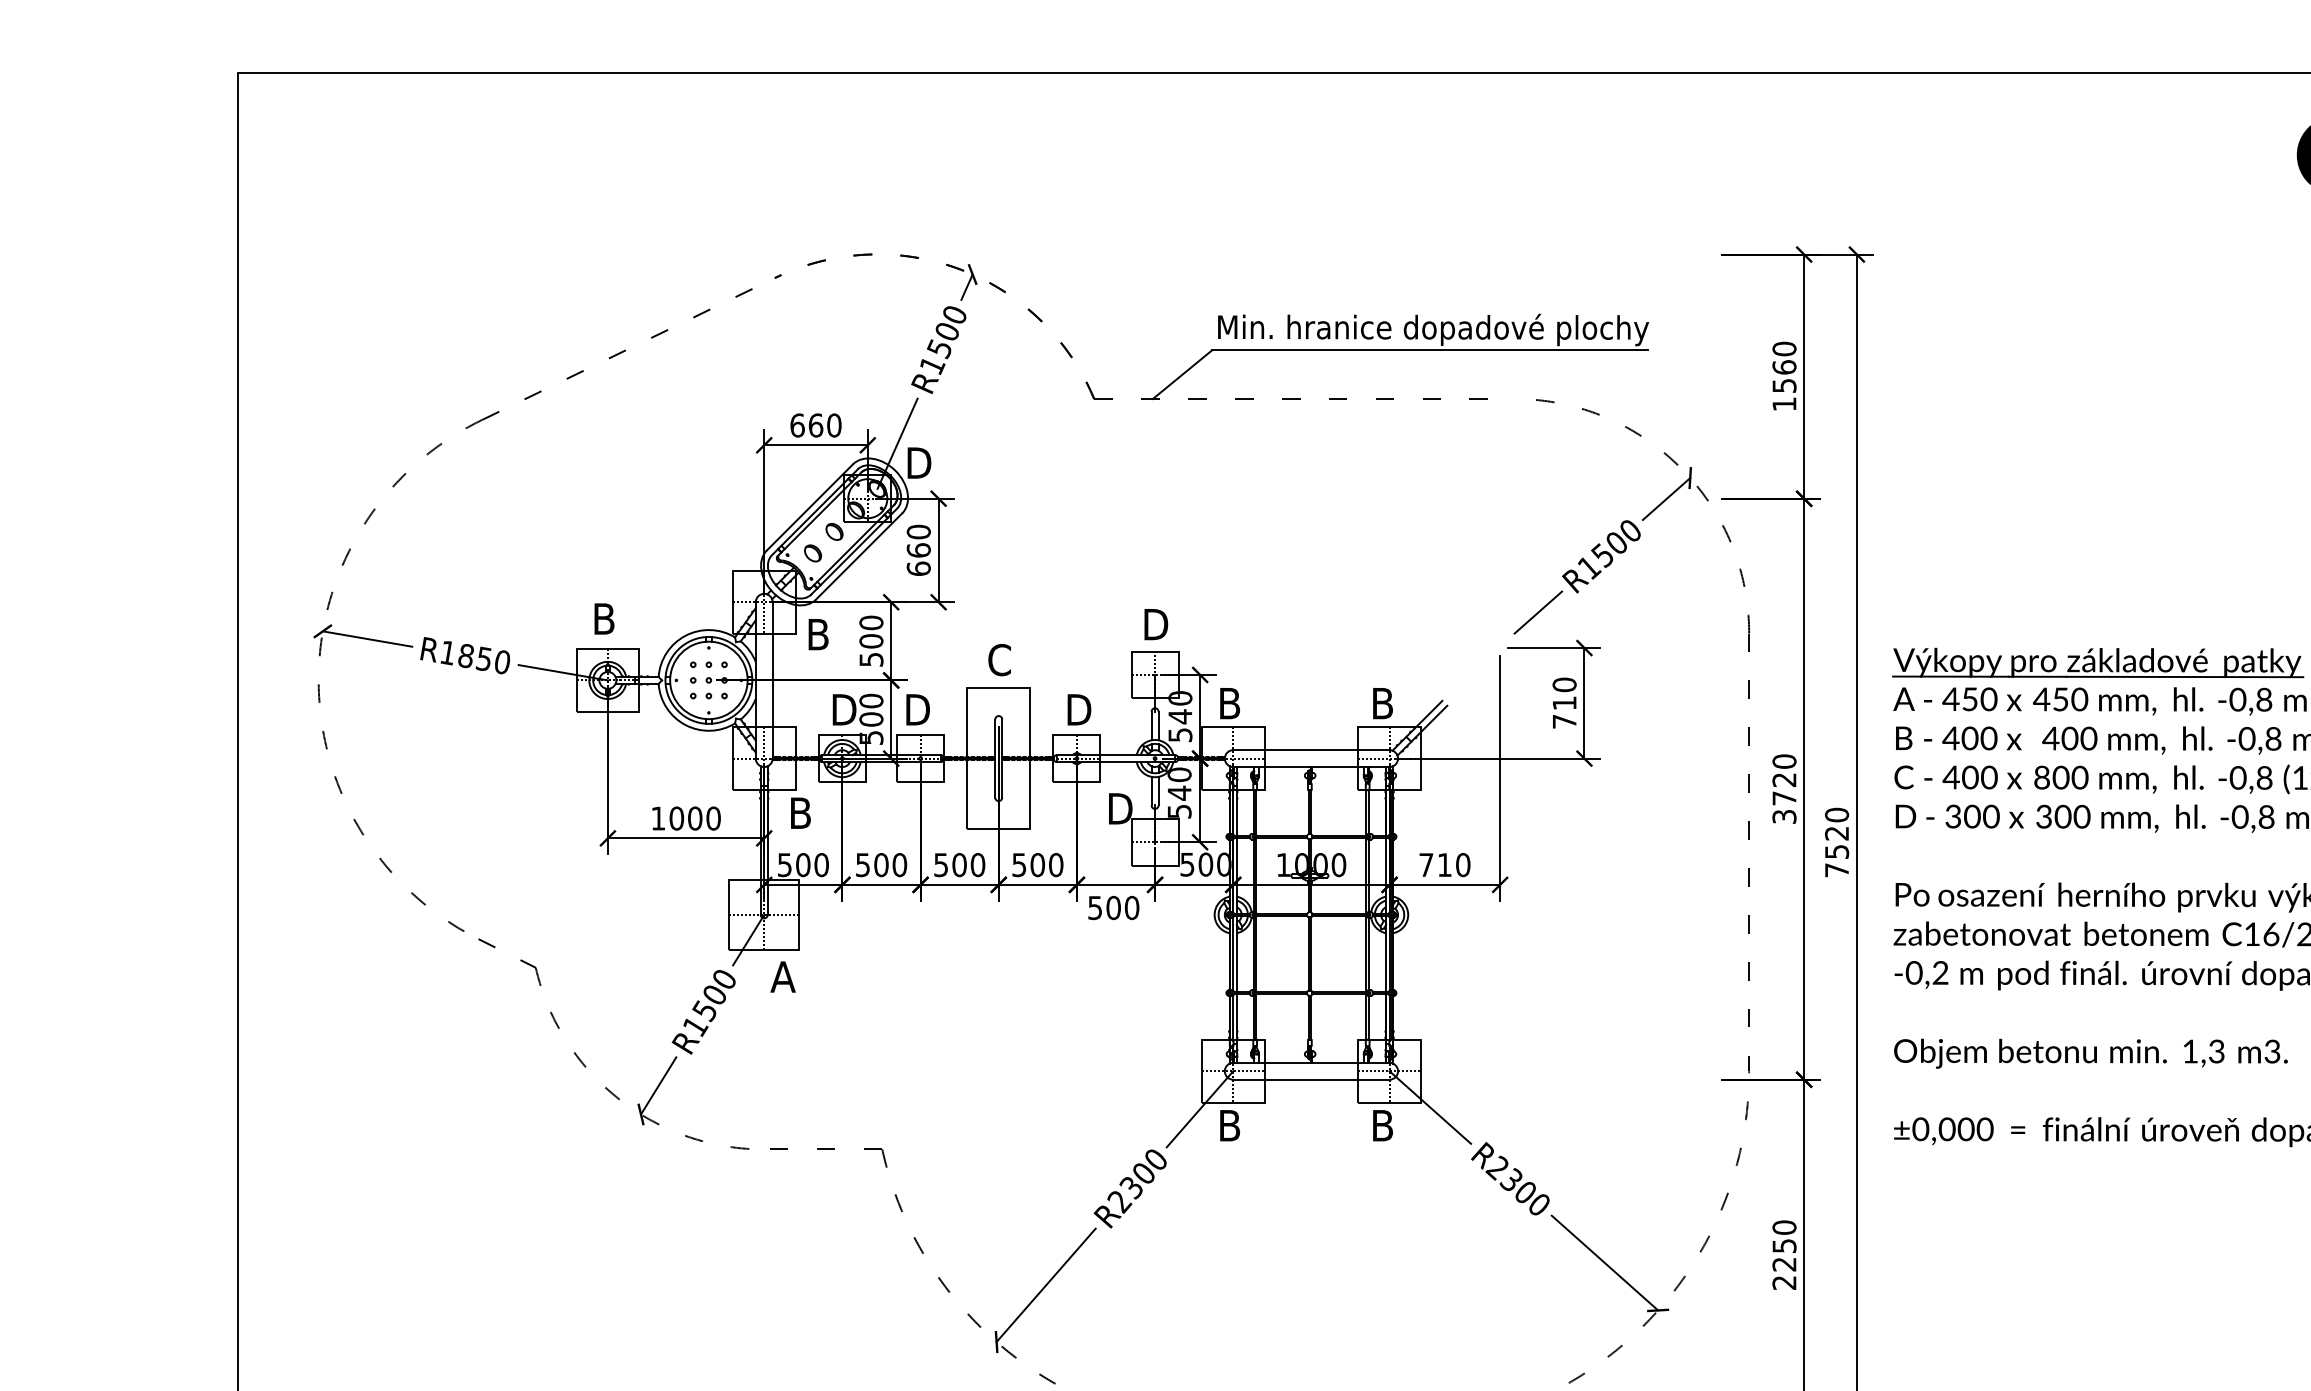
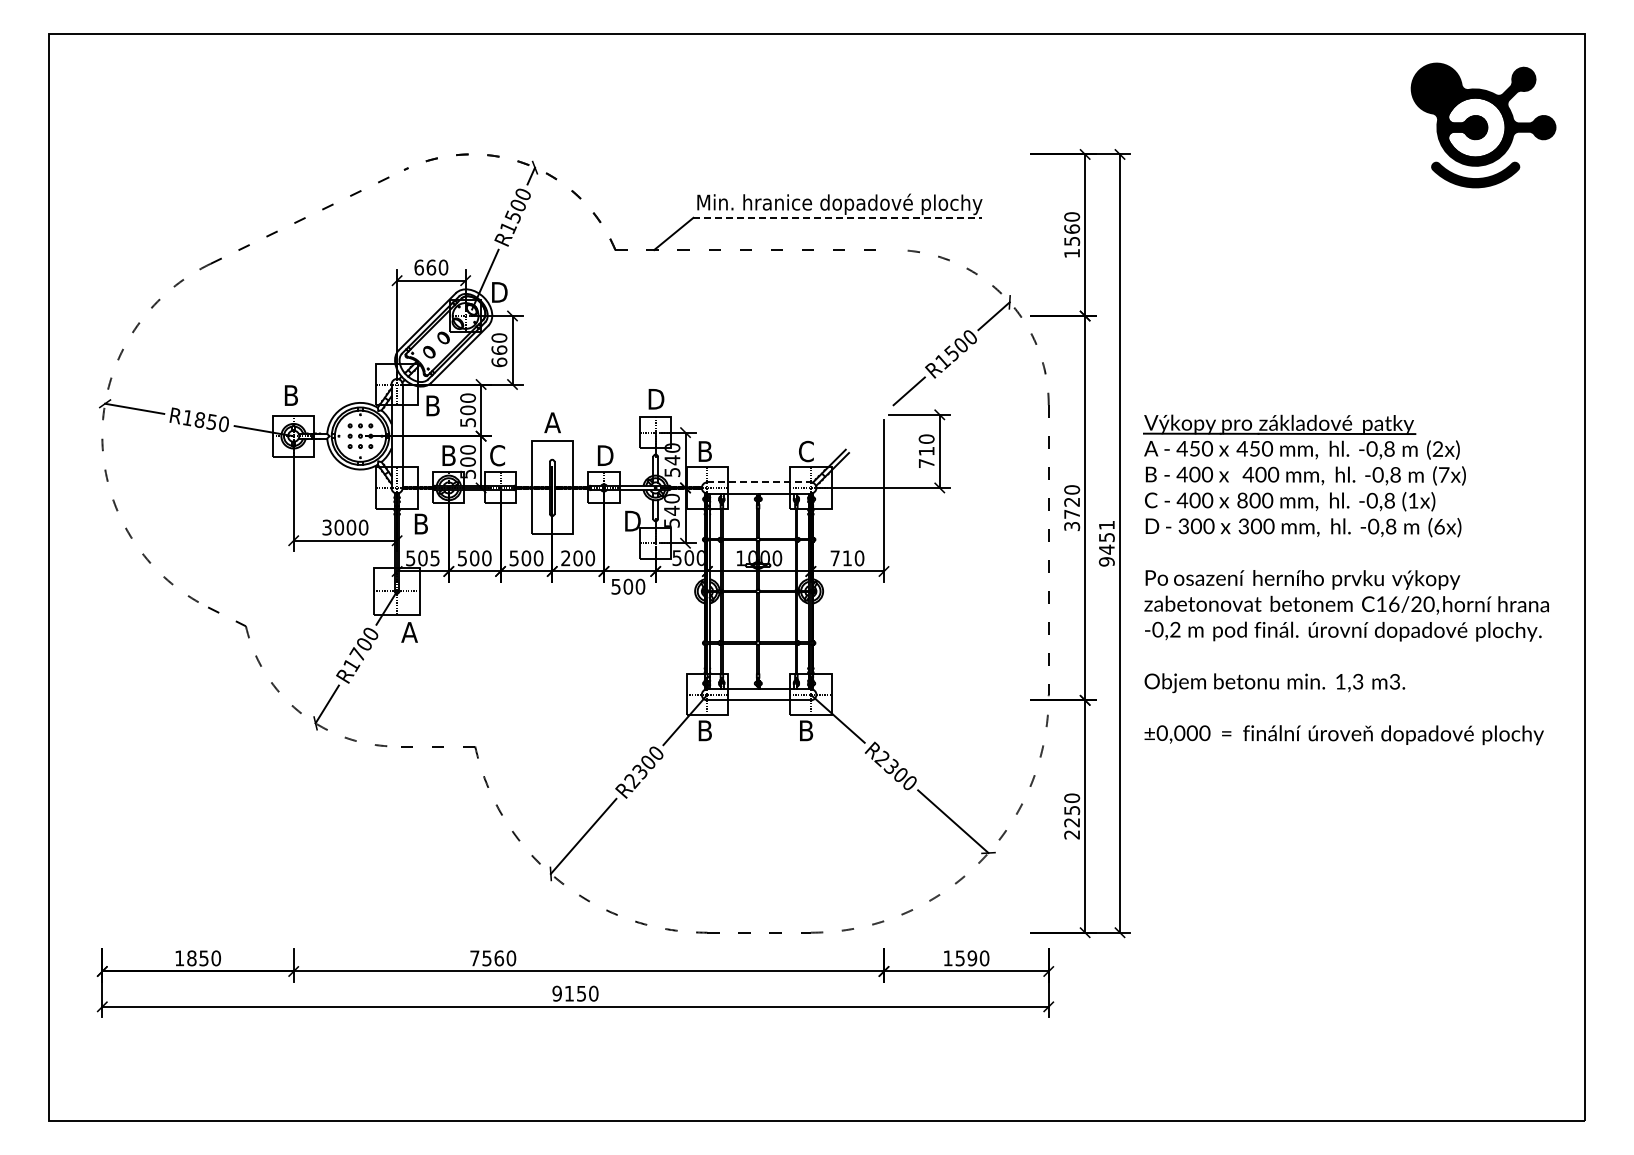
line: (1431, 349) -> (838, 217), solid -> dashed
text: (999, 659) -> (552, 422), C -> A
text: (1383, 703) -> (806, 451), B -> C
text: (846, 709) -> (451, 455), D -> B
text: (917, 709) -> (498, 455), D -> C
line: (1311, 750) -> (759, 482), solid -> dashed
text: (657, 818) -> (326, 527), 1000 -> 3000
text: (1836, 842) -> (1106, 543), 7520 -> 9451
text: (820, 865) -> (434, 558), 500 -> 505
text: (1018, 865) -> (565, 558), 500 -> 200
text: (704, 1010) -> (357, 654), R1500 -> R1700

